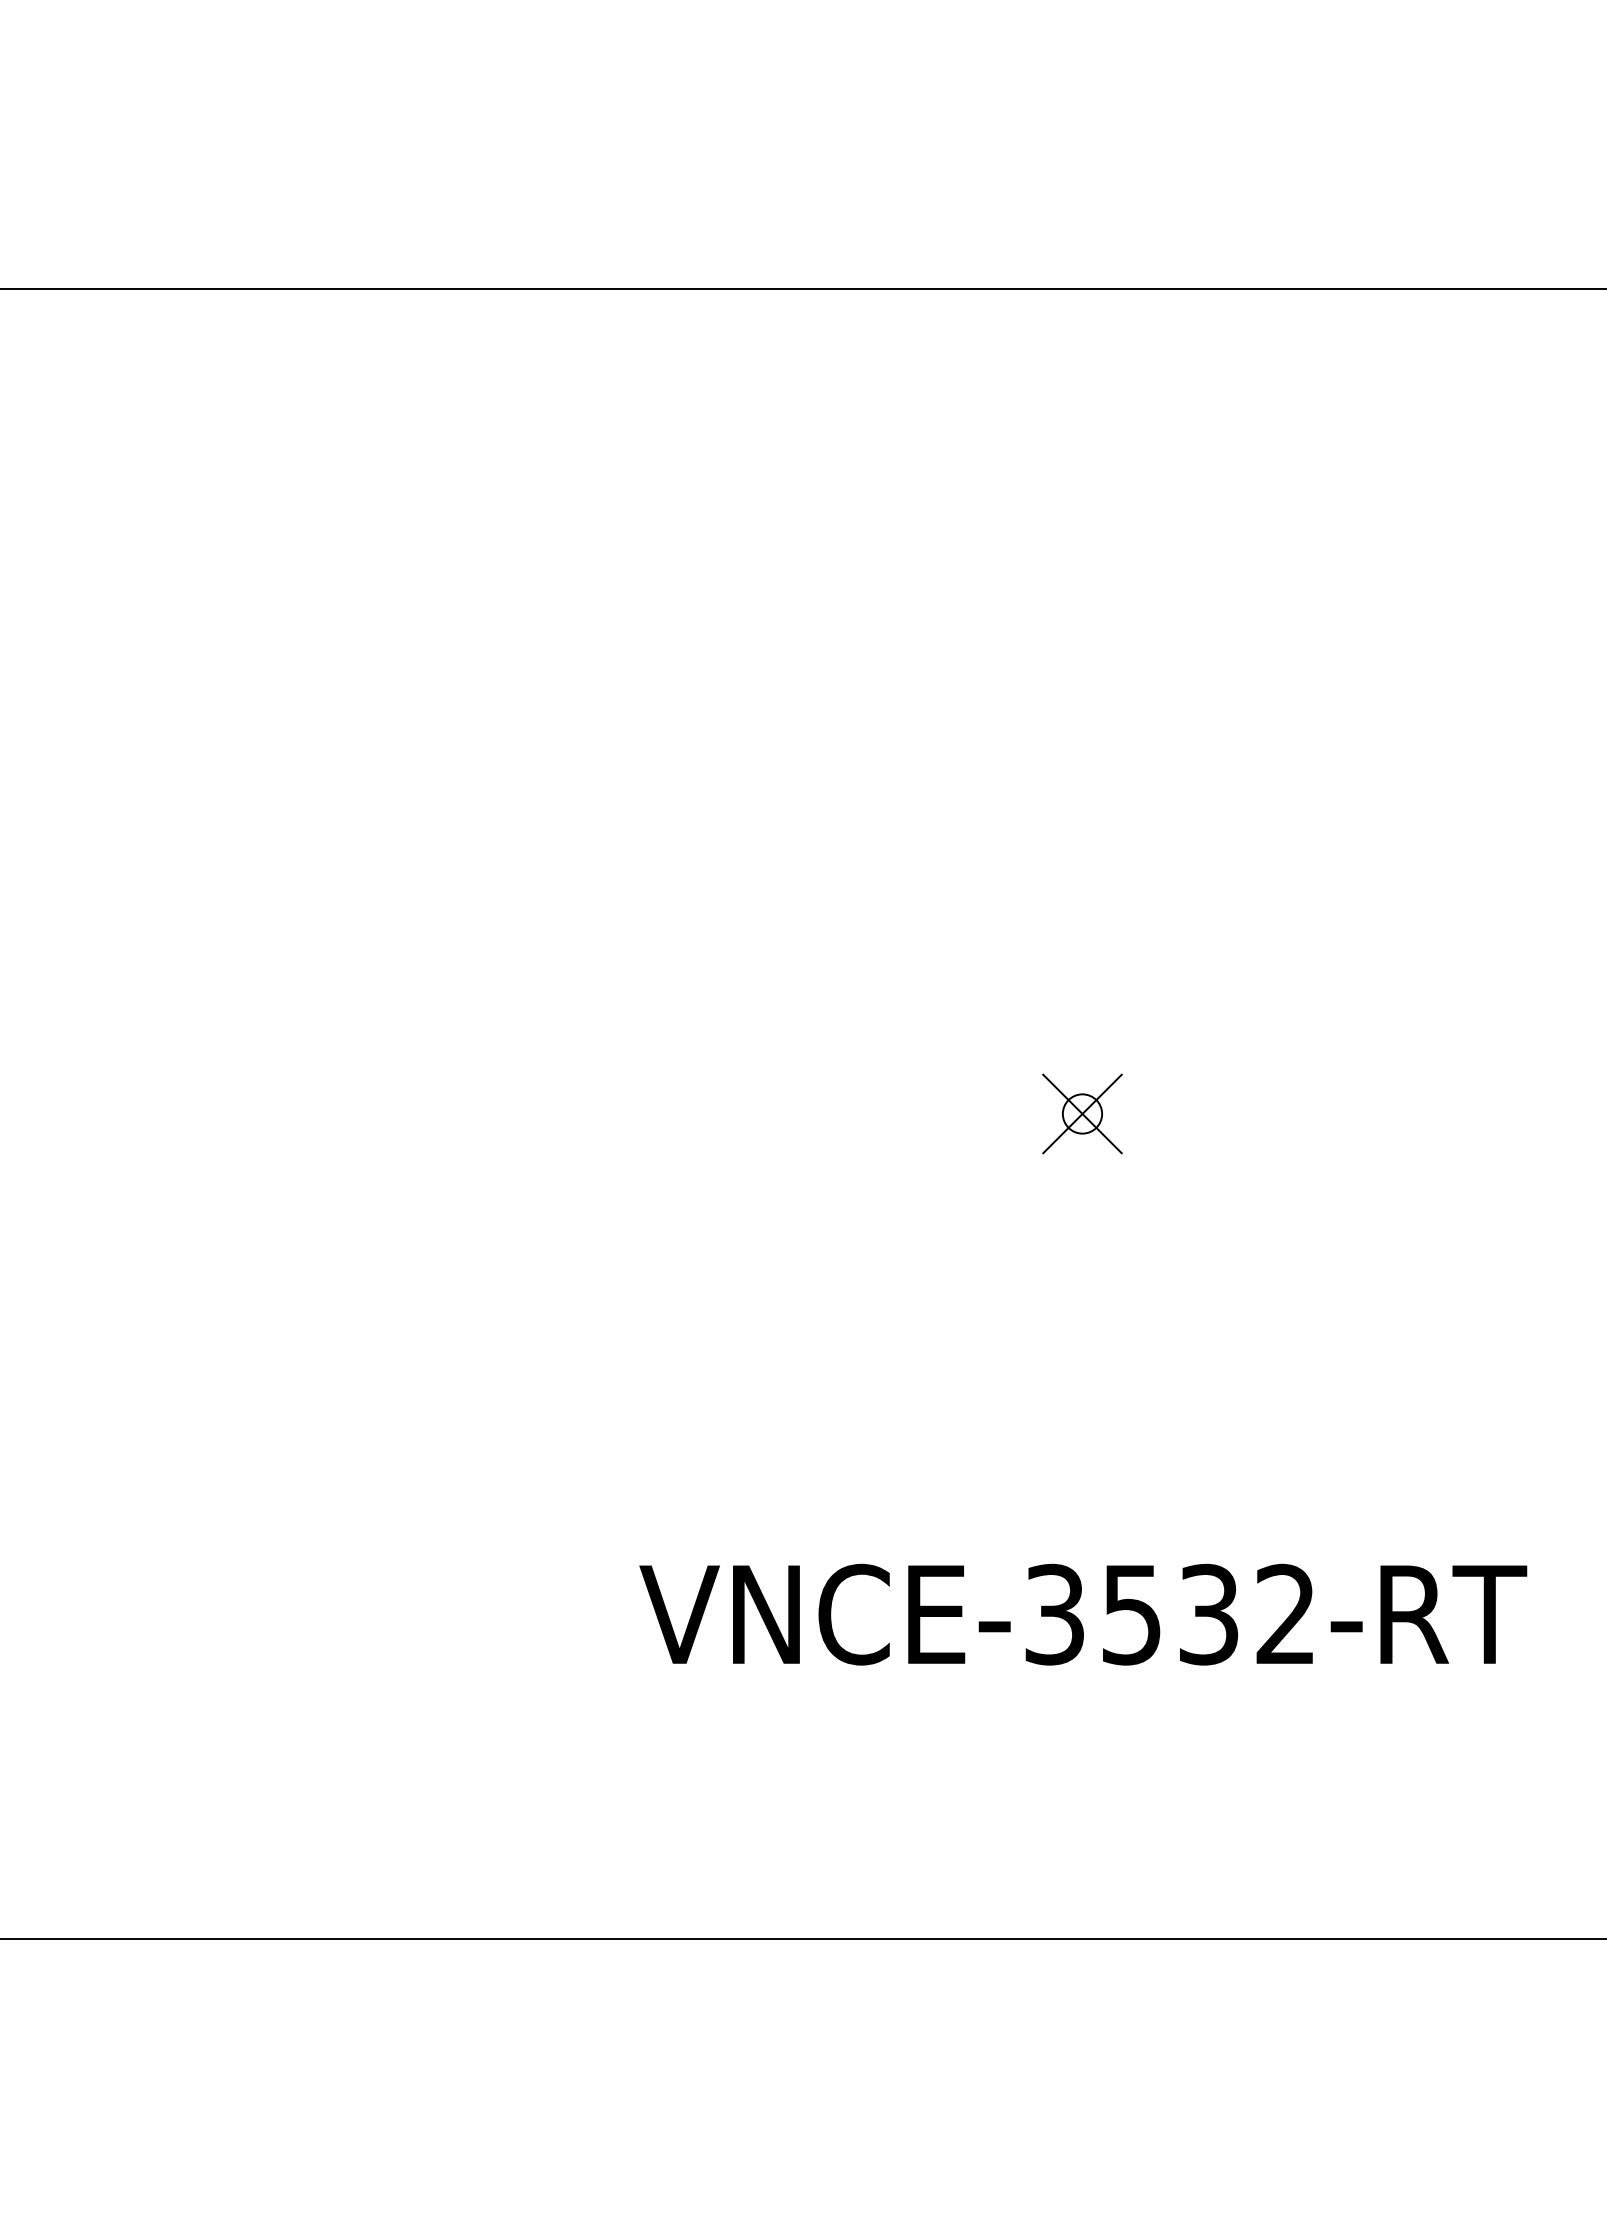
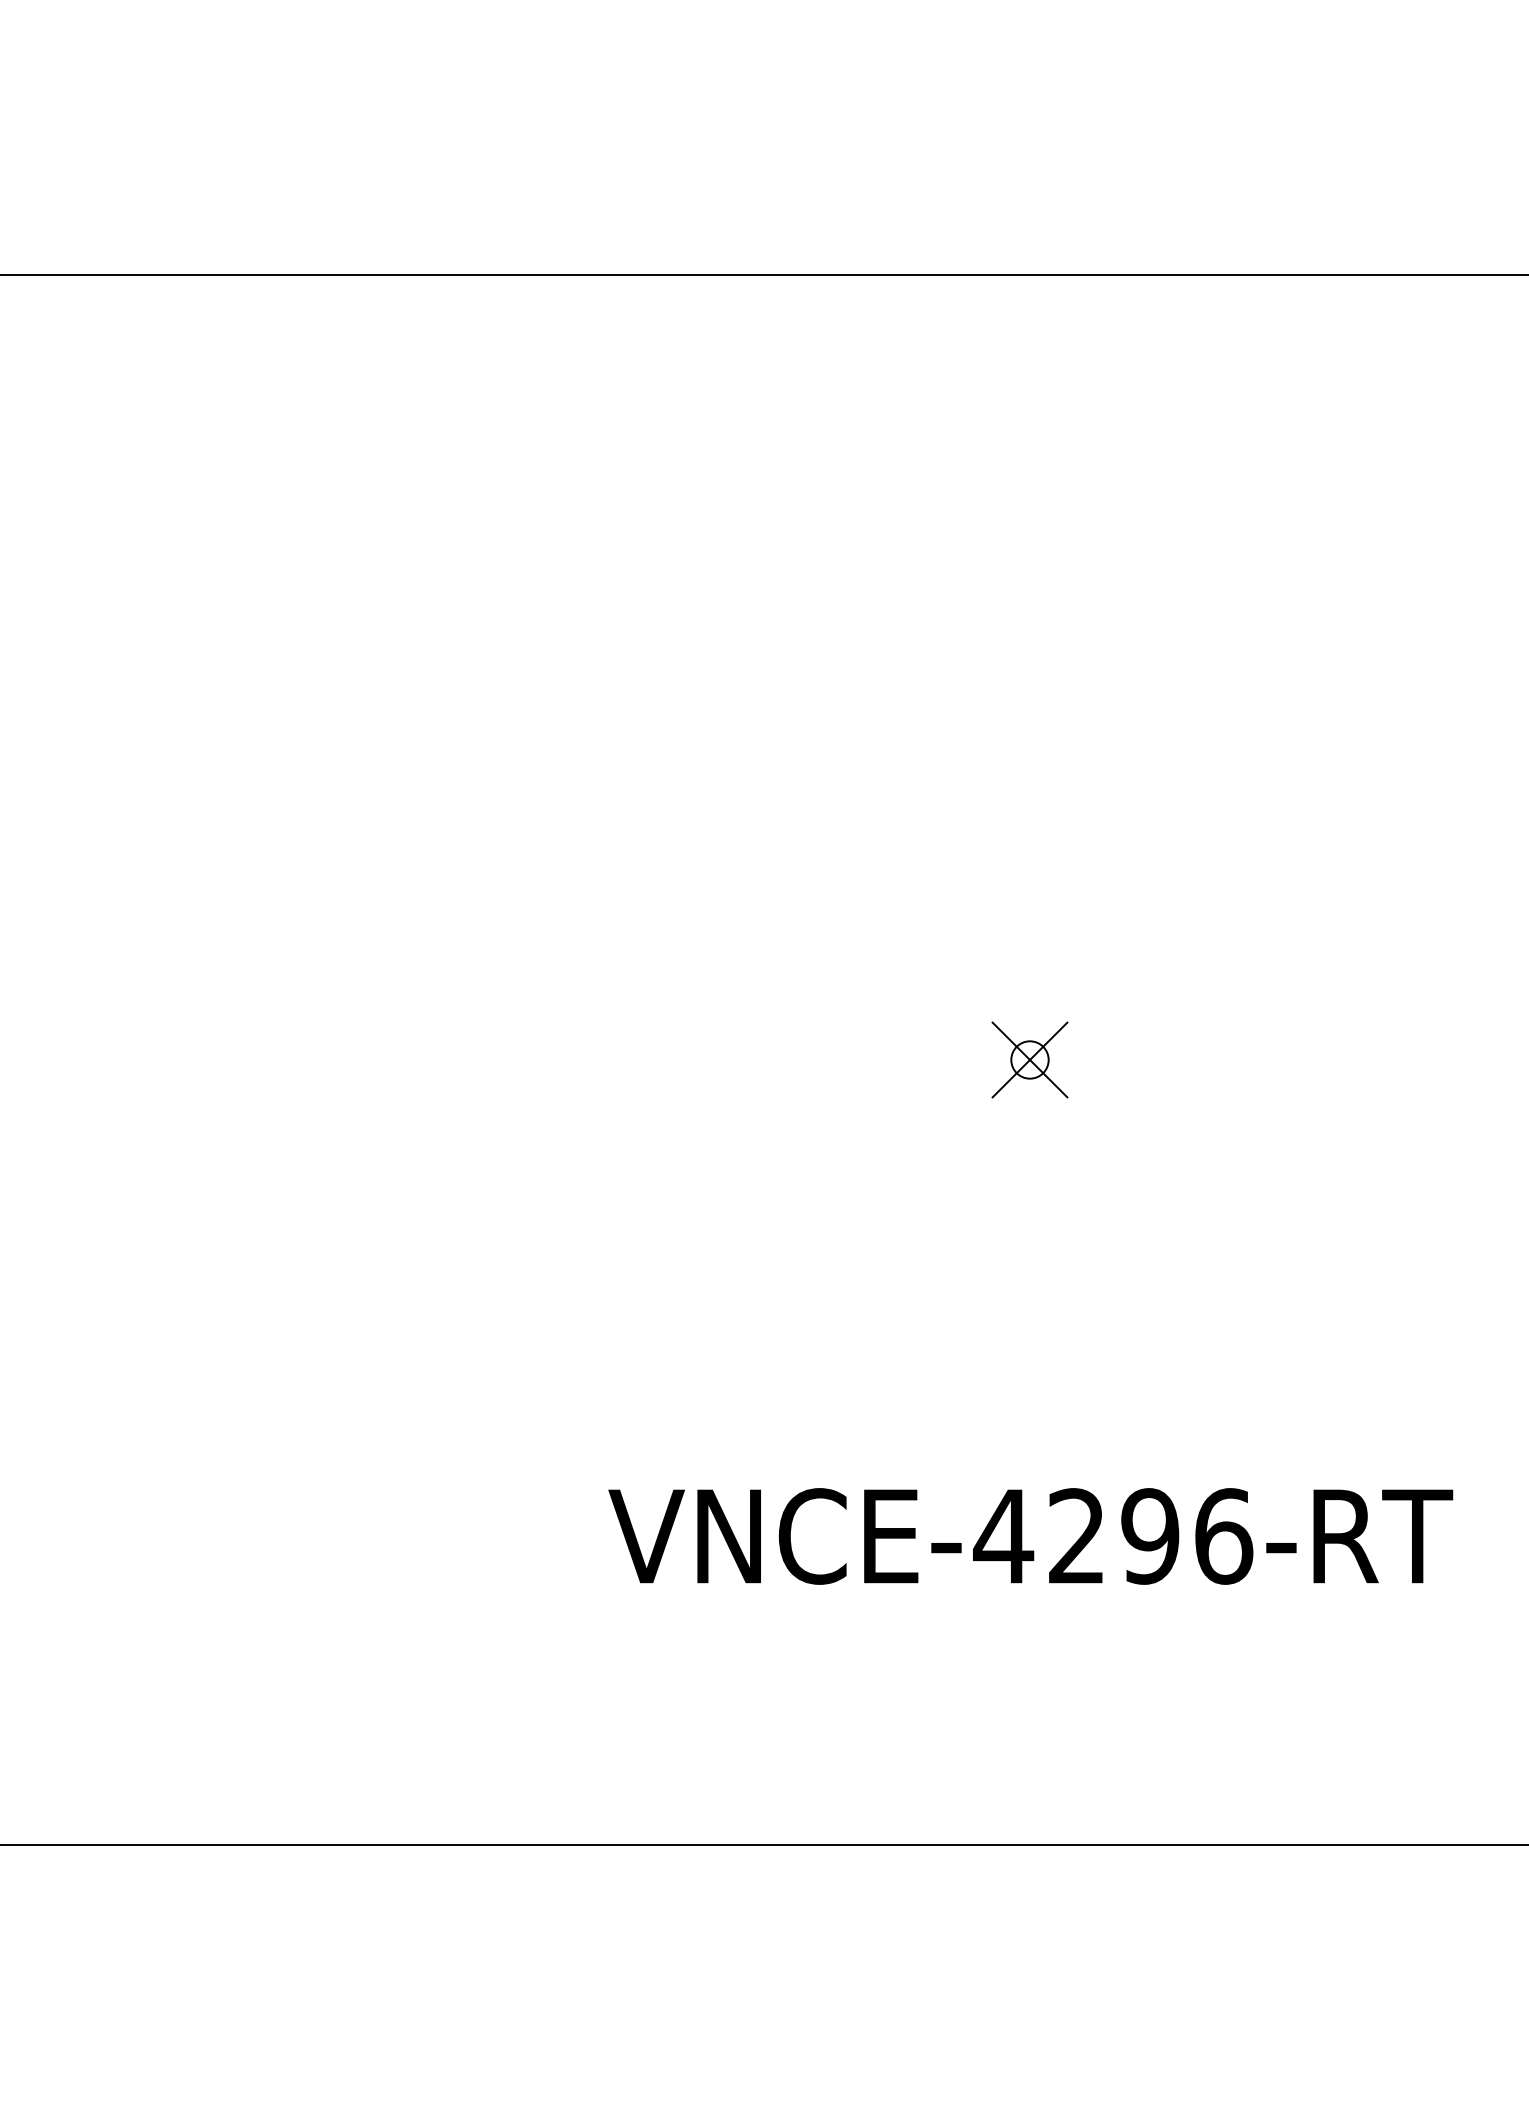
text: (1169, 1614) -> (1112, 1536), VNCE-3532-RT -> VNCE-4296-RT

